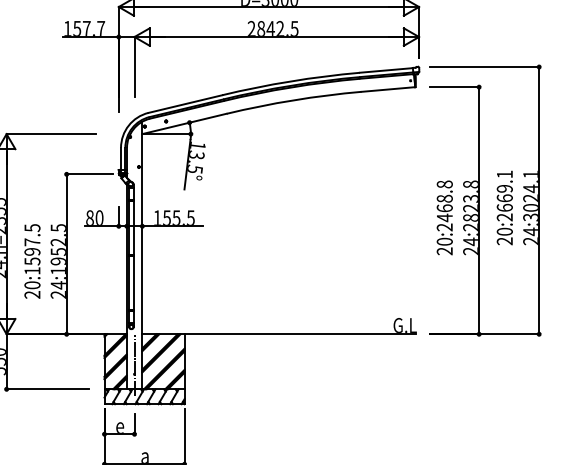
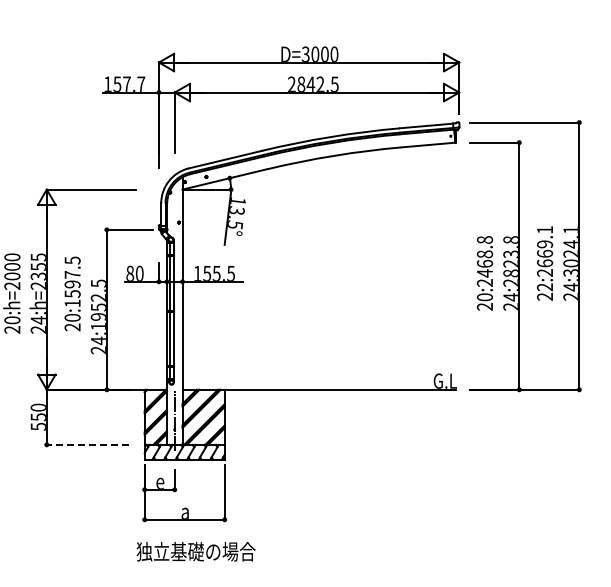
text: (505, 231) -> (545, 287), 20:2669.1 -> 22:2669.1
text: (32, 260) -> (72, 293), moved
line: (47, 388) -> (87, 444), solid -> dashed

